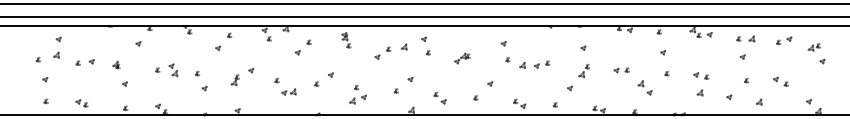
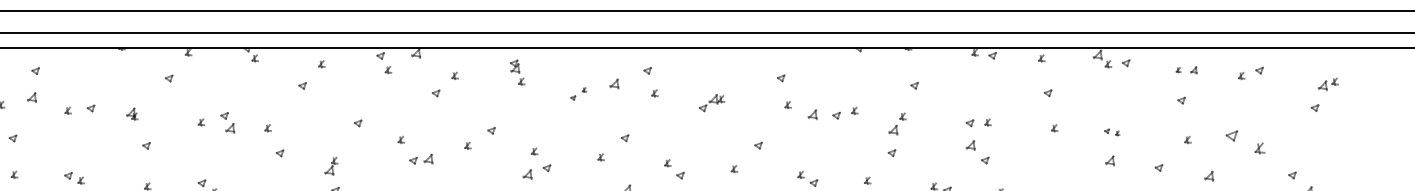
part: (745, 38) -> (1186, 69), size x0.7
part: (813, 47) -> (1326, 84), moved
part: (382, 52) -> (577, 92), size x0.6
part: (583, 70) -> (896, 123), moved
part: (701, 75) -> (1112, 131), size x0.6
part: (234, 80) -> (330, 166), moved
part: (780, 81) -> (1244, 141), size x1.6
part: (644, 87) -> (976, 151), moved

